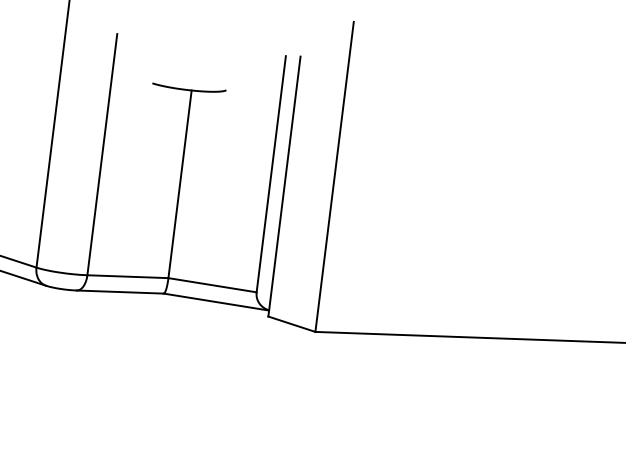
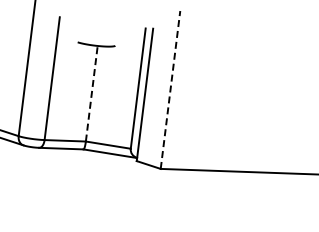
line: (334, 175) -> (170, 89), solid -> dashed
line: (179, 183) -> (91, 93), solid -> dashed

